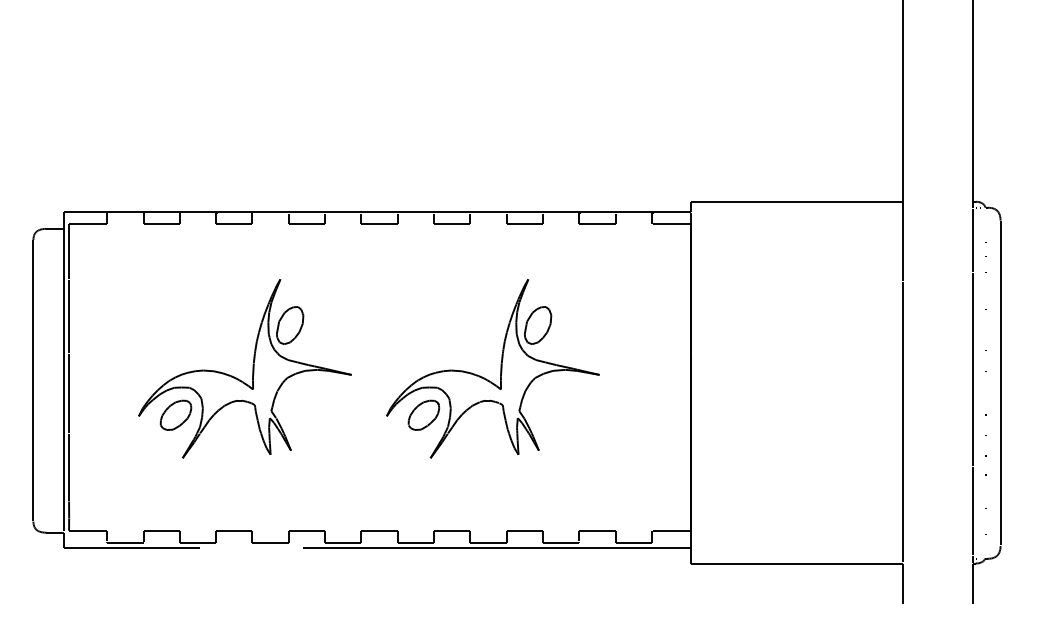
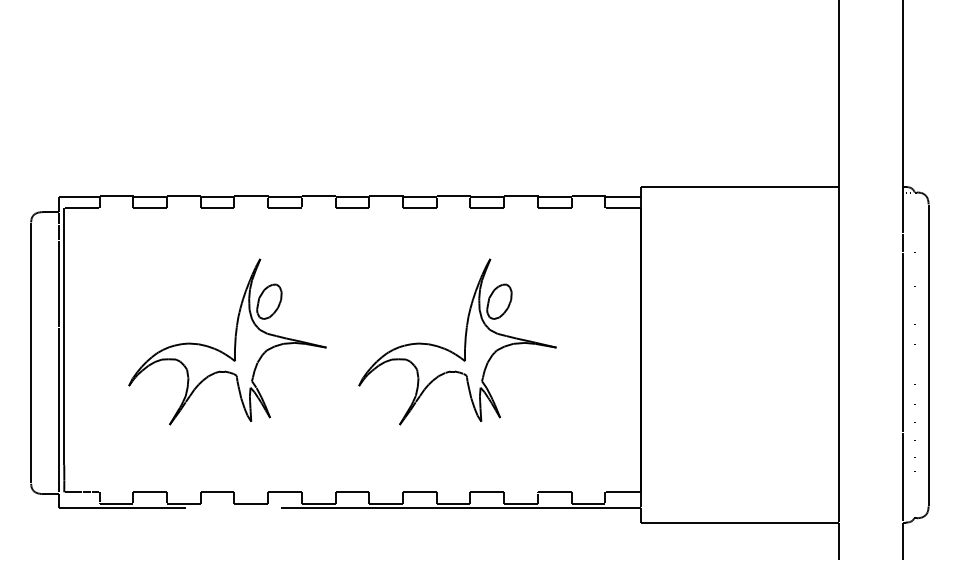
part: (175, 414) -> (163, 384), removed
part: (423, 414) -> (393, 384), removed

